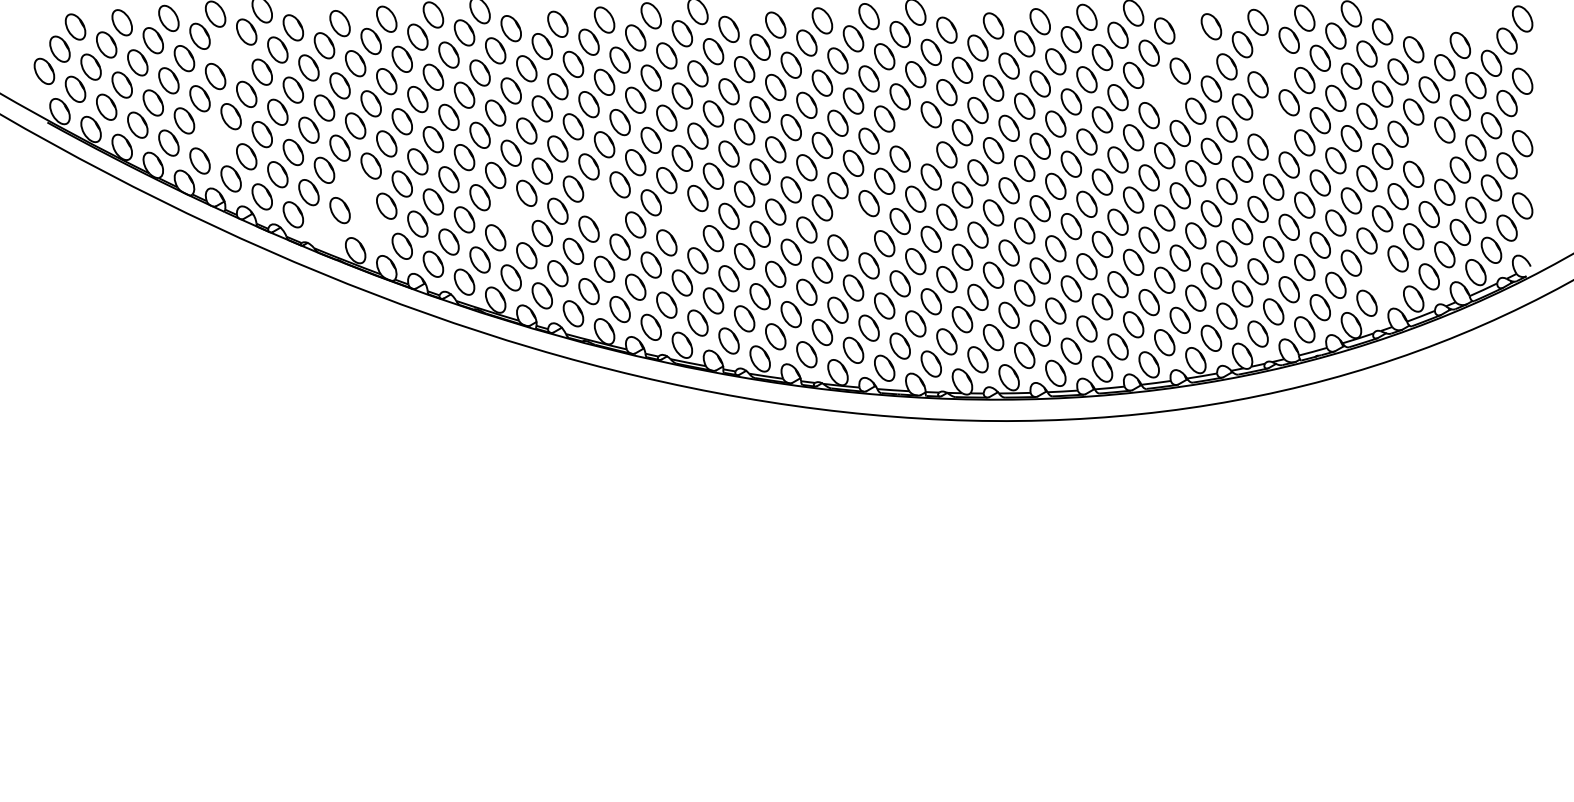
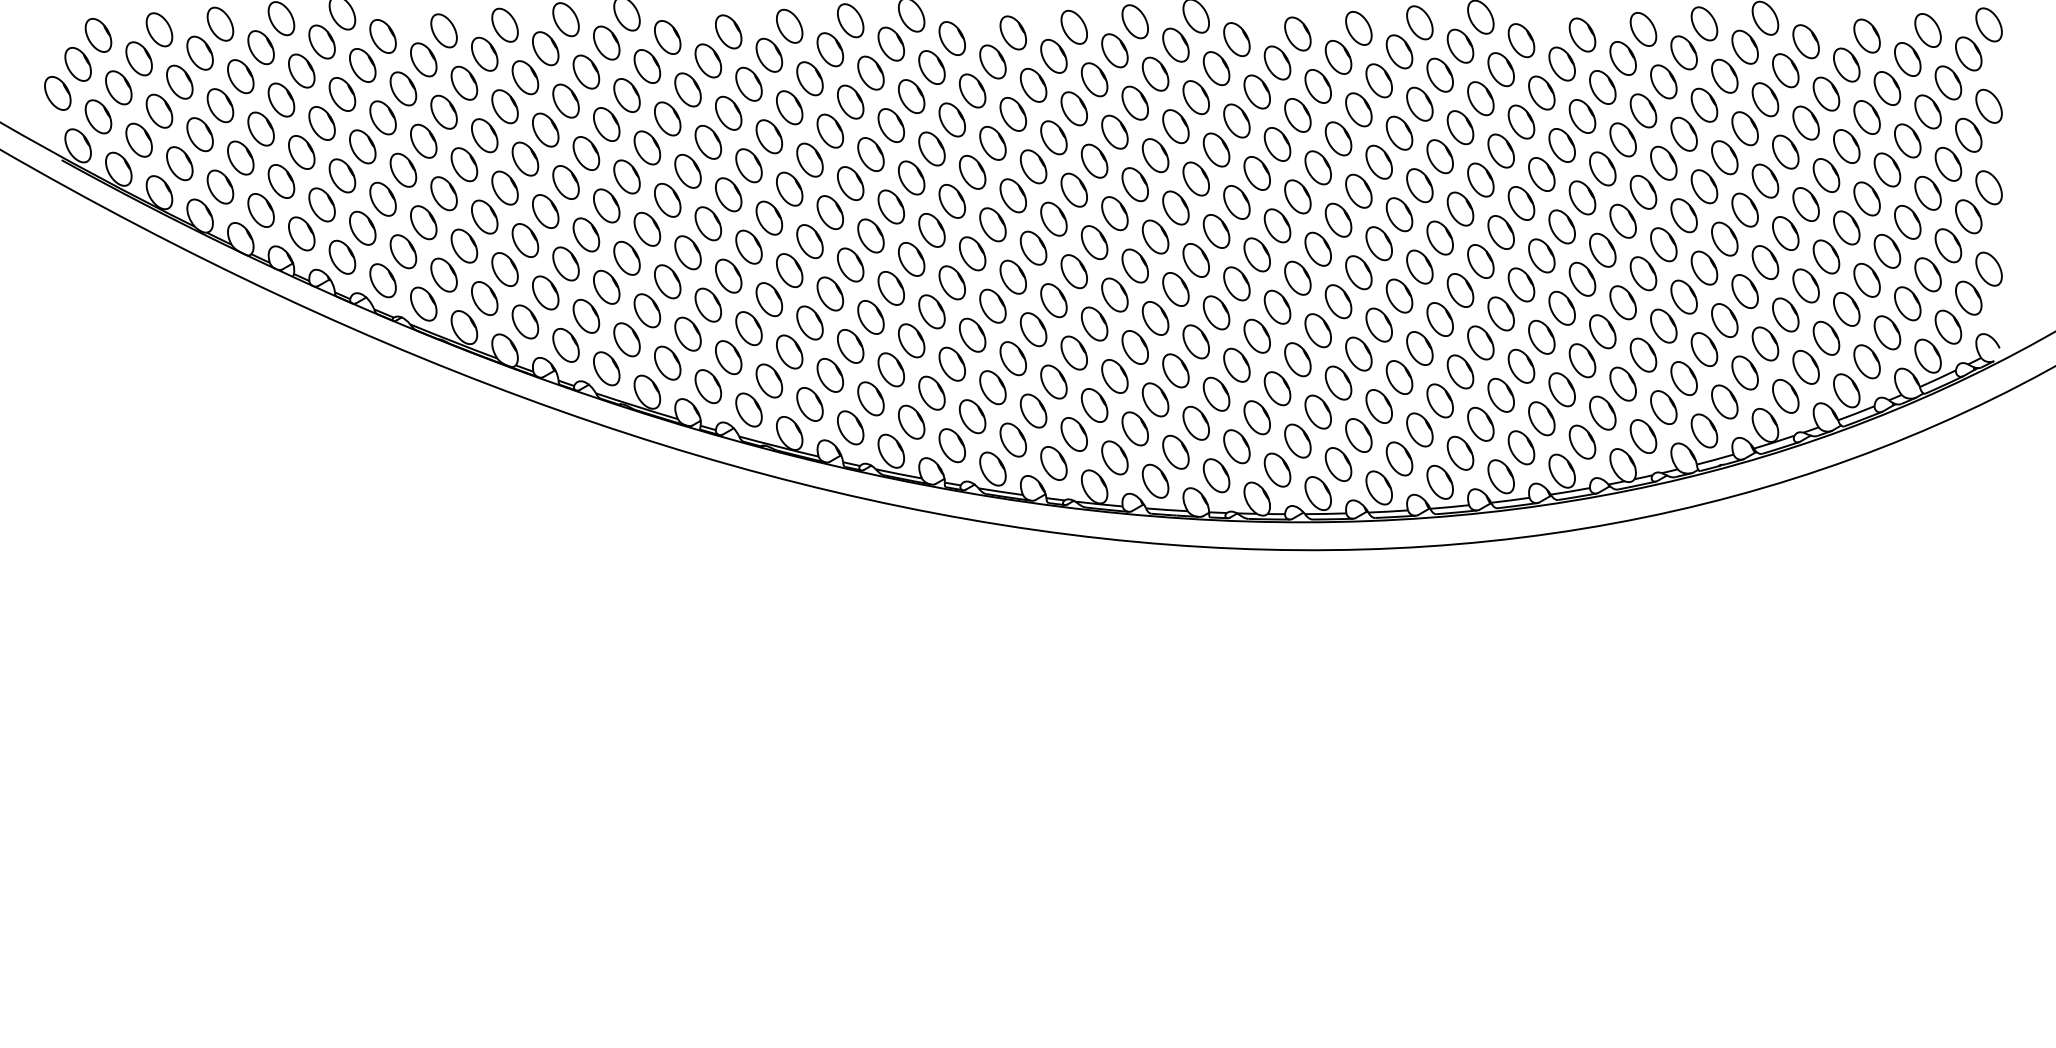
part: (1475, 23) -> (1927, 30), added
part: (1428, 27) -> (1866, 35), added
part: (1195, 48) -> (1561, 63), added
part: (230, 53) -> (301, 70), added
part: (1273, 62) -> (1663, 81), added
part: (1164, 92) -> (1521, 121), added
part: (1273, 124) -> (1663, 162), added
part: (915, 136) -> (1195, 178), added
part: (215, 138) -> (281, 181), added
part: (1428, 151) -> (1866, 198), added
part: (355, 187) -> (464, 245), added
part: (604, 206) -> (789, 270), added
part: (511, 215) -> (667, 281), added
part: (681, 219) -> (890, 287), added
part: (853, 225) -> (1114, 294), added
part: (371, 228) -> (484, 298), added
part: (324, 232) -> (423, 303), added
part: (1382, 280) -> (1805, 366), added

